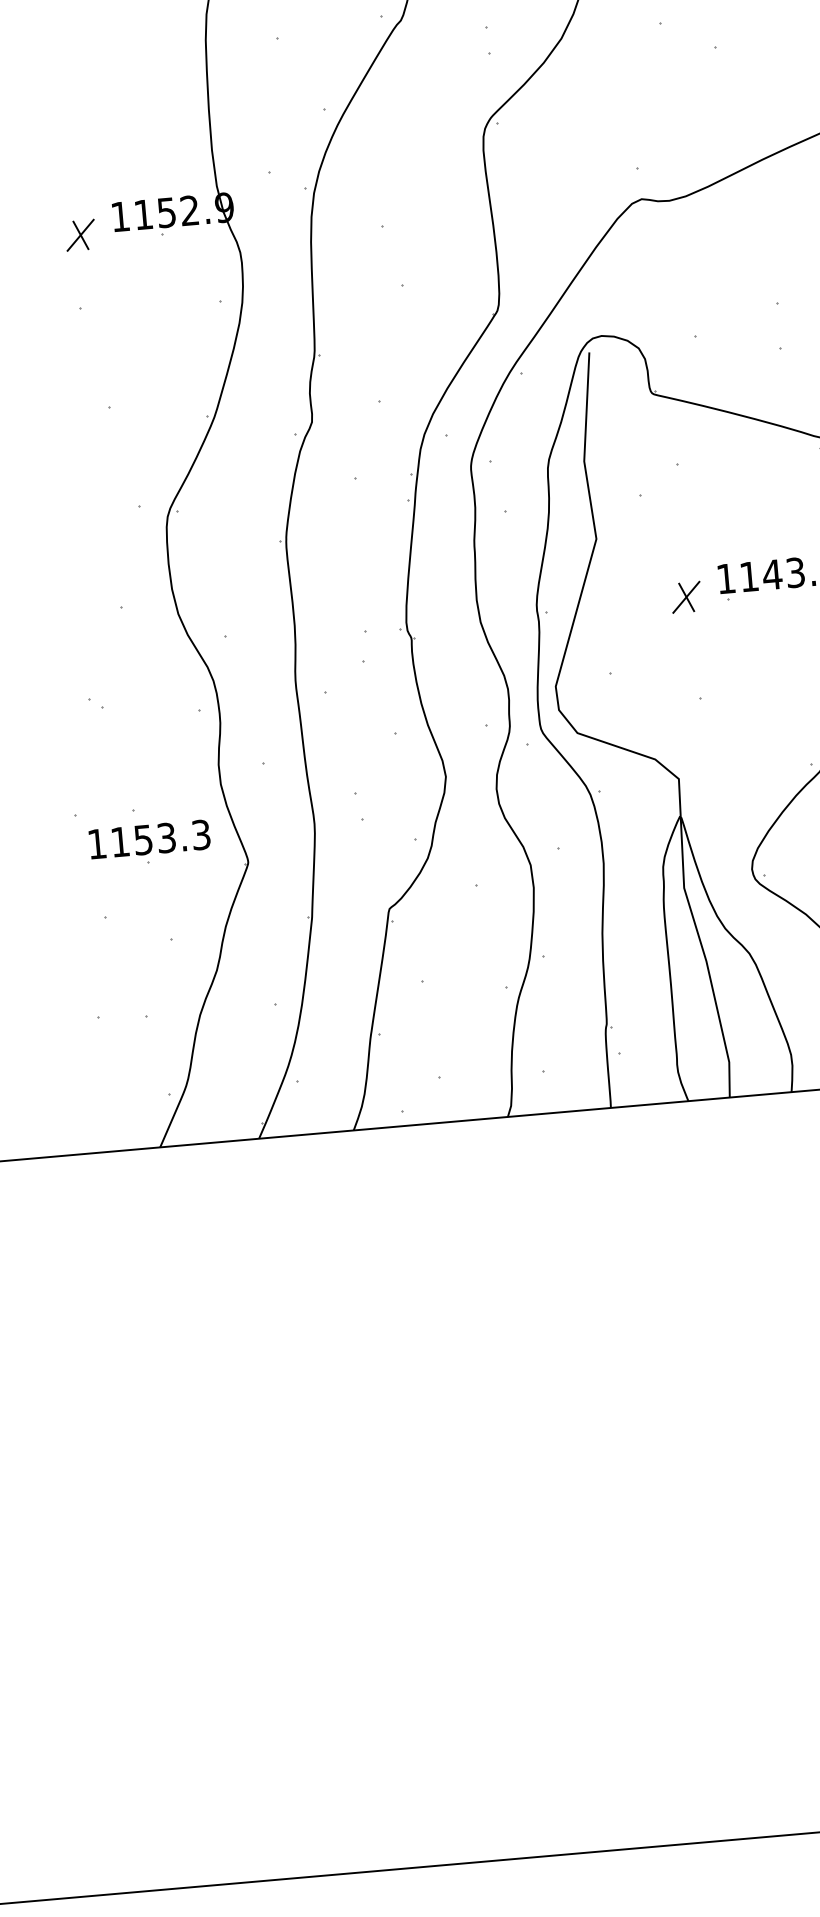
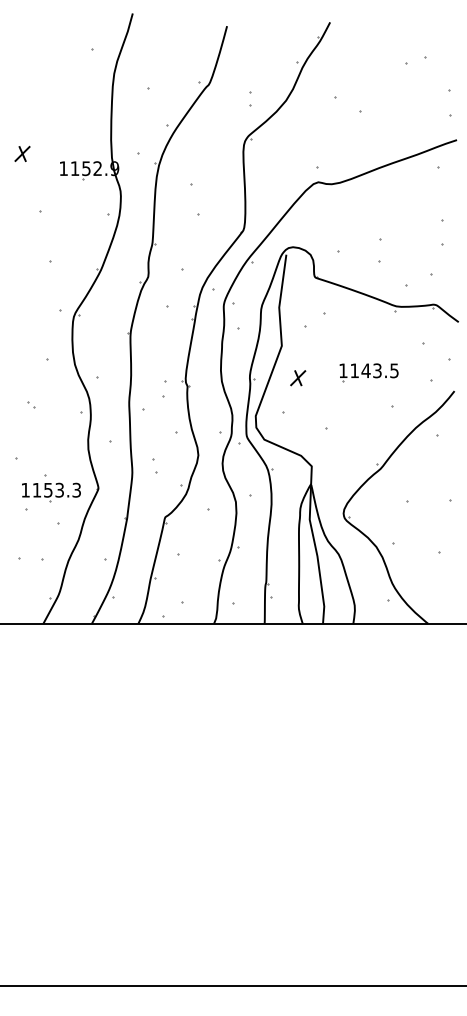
part: (80, 234) -> (22, 153), moved
part: (687, 597) -> (298, 378), moved
part: (149, 835) -> (51, 488), moved

